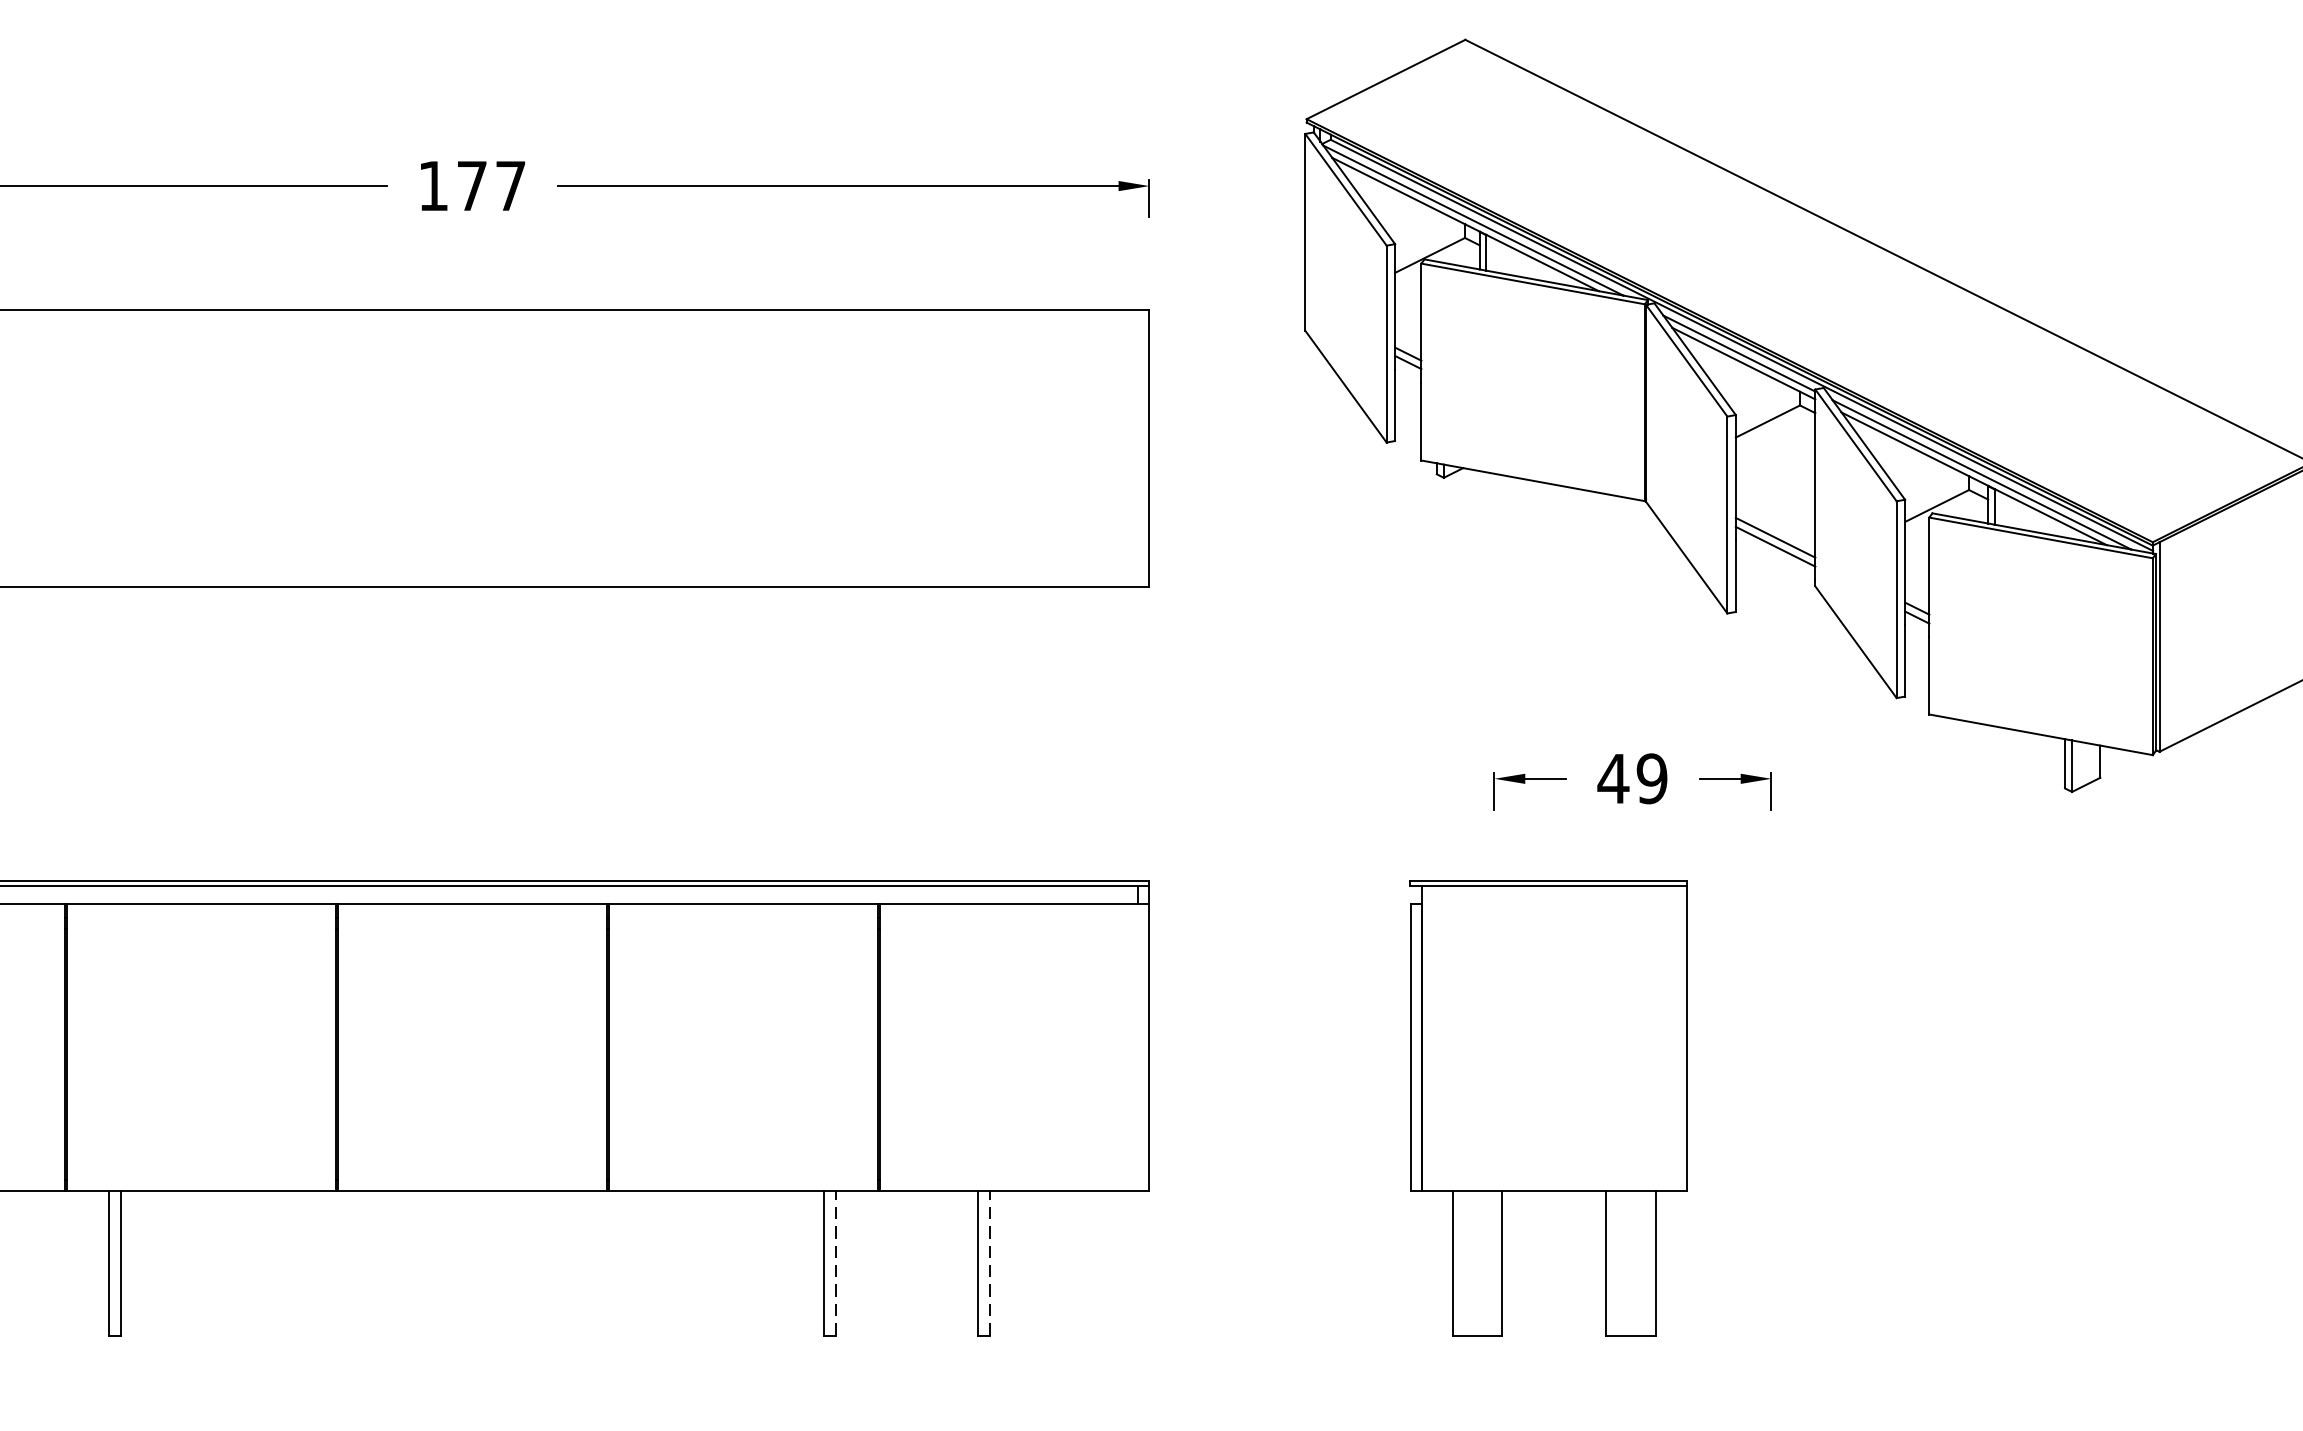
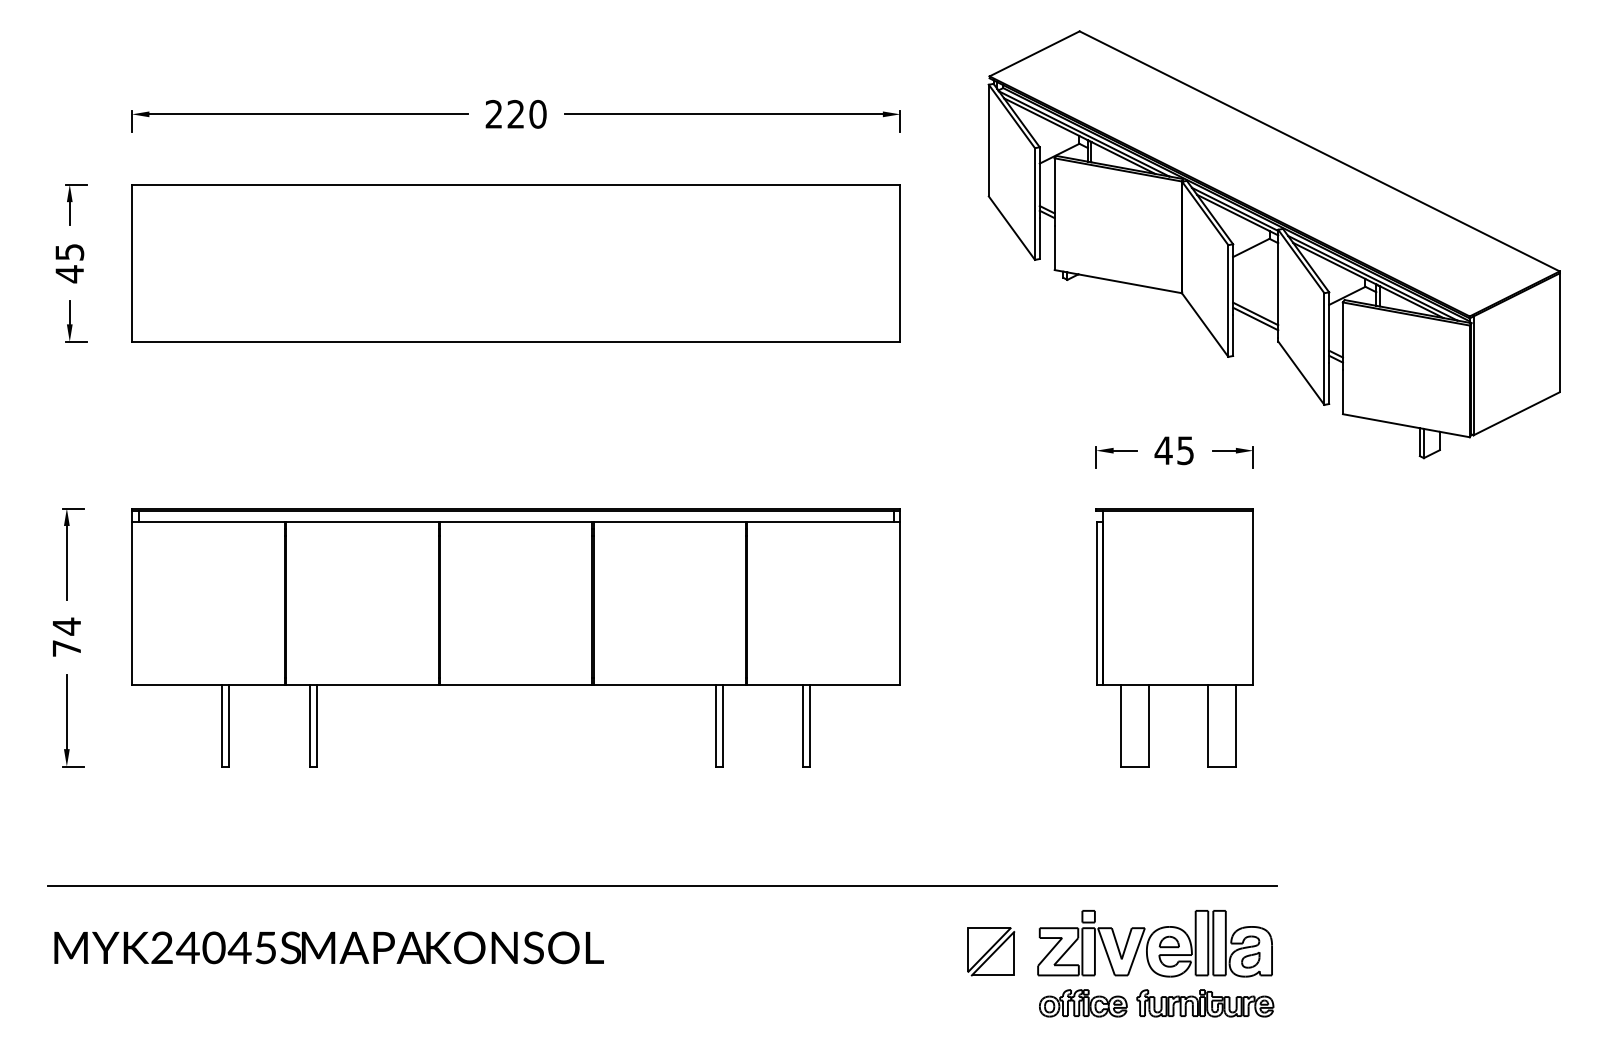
text: (471, 184) -> (515, 113), 177 -> 220
text: (1651, 778) -> (1185, 450), 49 -> 45
part: (1547, 1108) -> (1174, 637), moved
line: (835, 1263) -> (722, 725), dashed -> solid
line: (989, 1263) -> (809, 725), dashed -> solid

